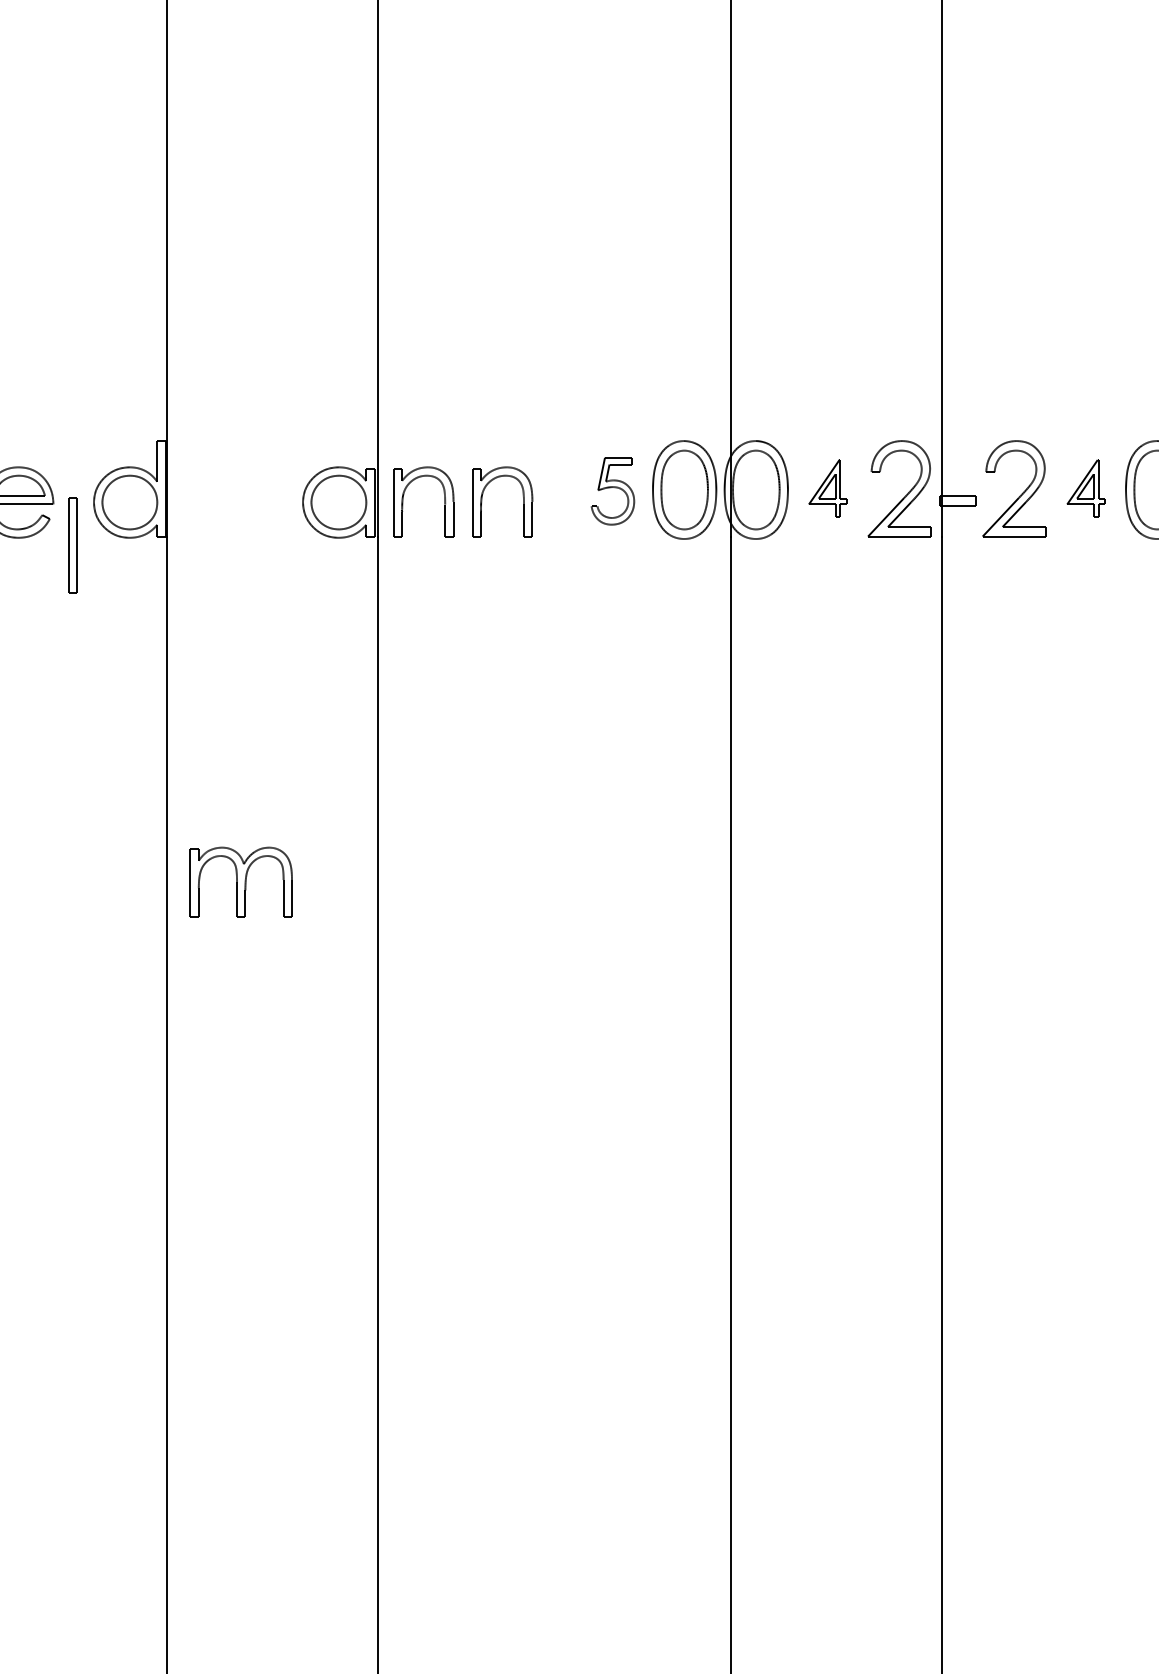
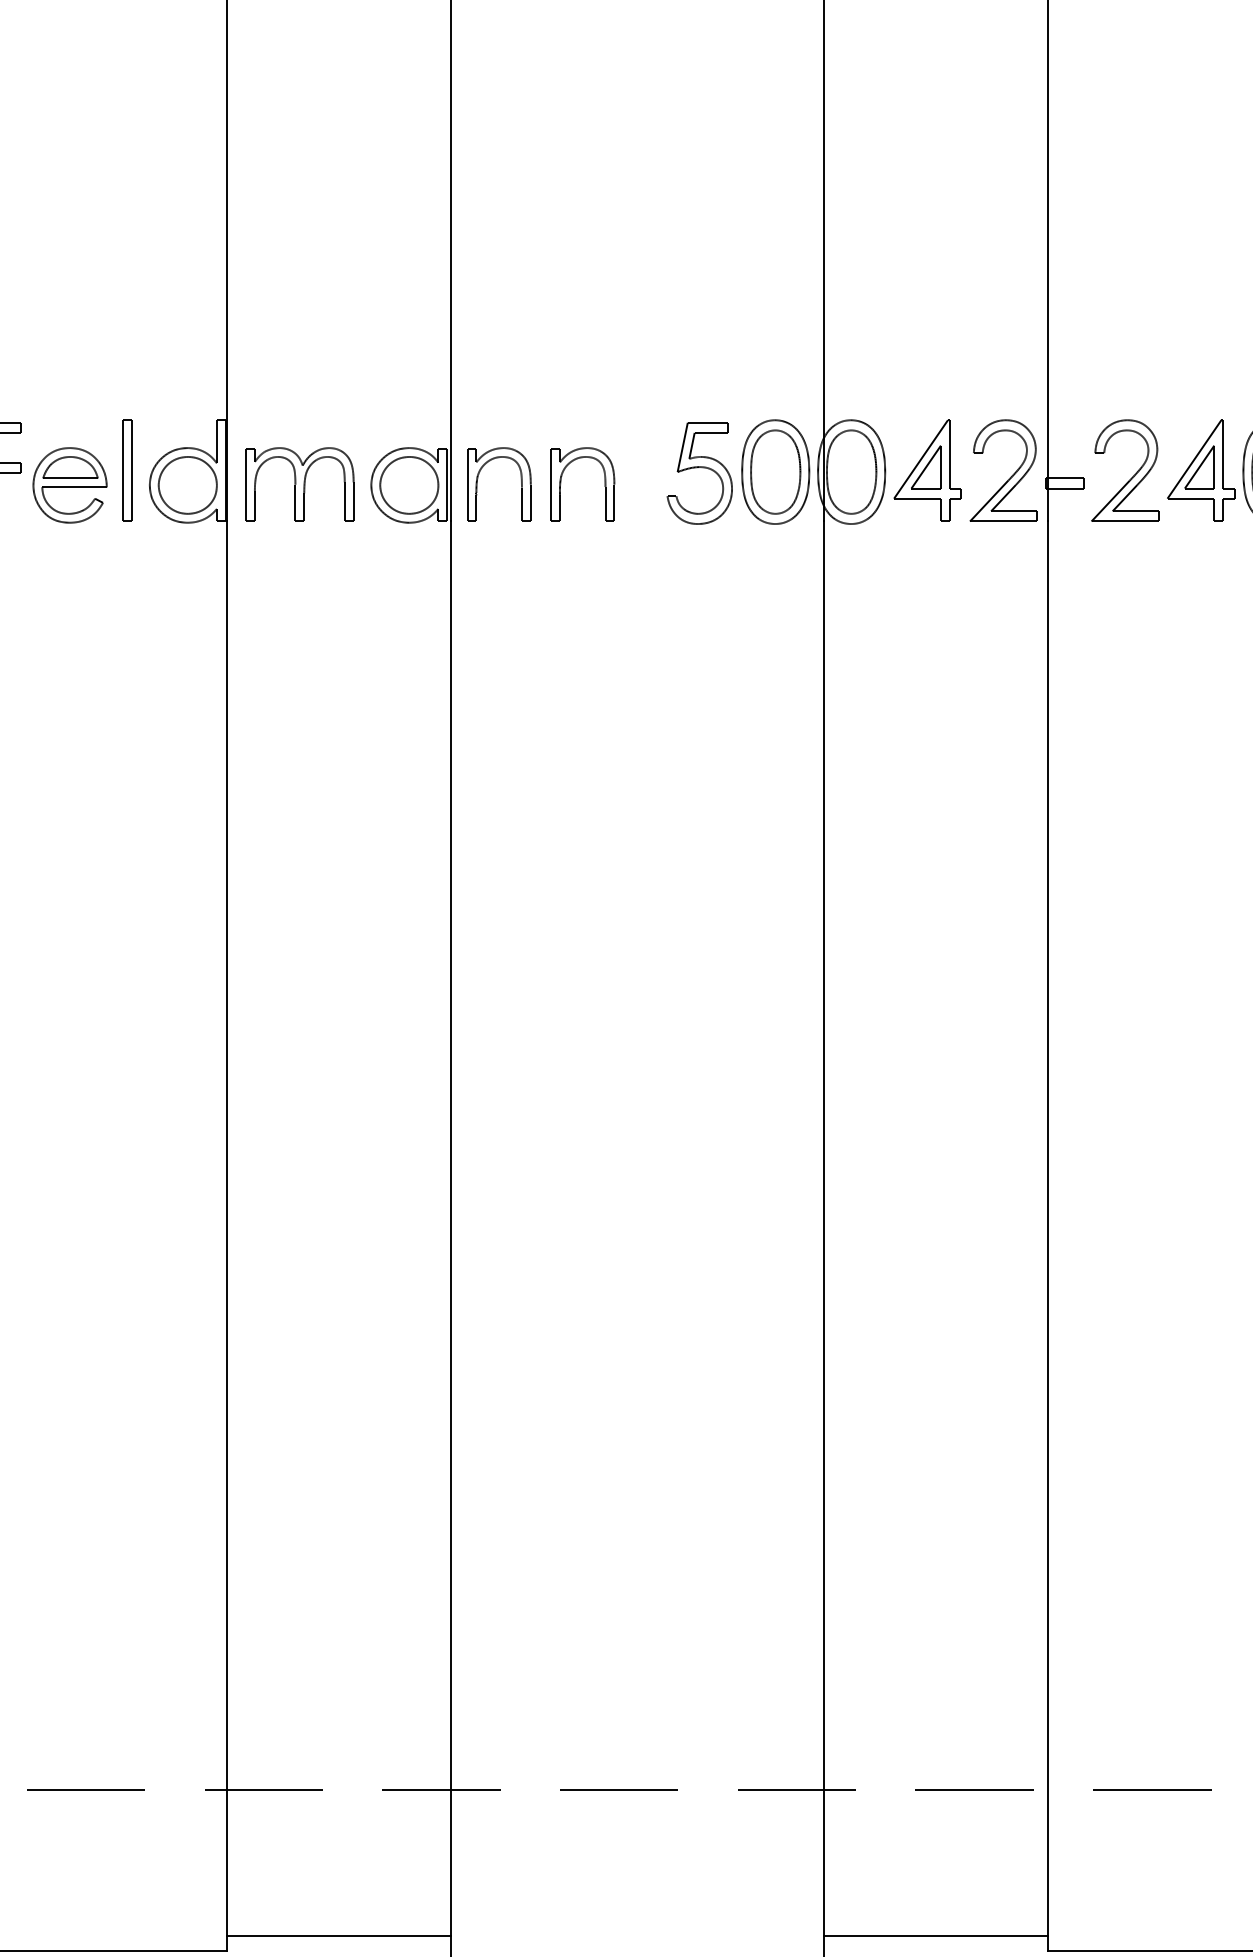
part: (827, 488) -> (927, 470), size x1.67
part: (1086, 488) -> (1201, 470), size x1.67
part: (612, 491) -> (699, 473), size x1.43
part: (72, 545) -> (127, 470), moved
part: (240, 882) -> (299, 484), moved

